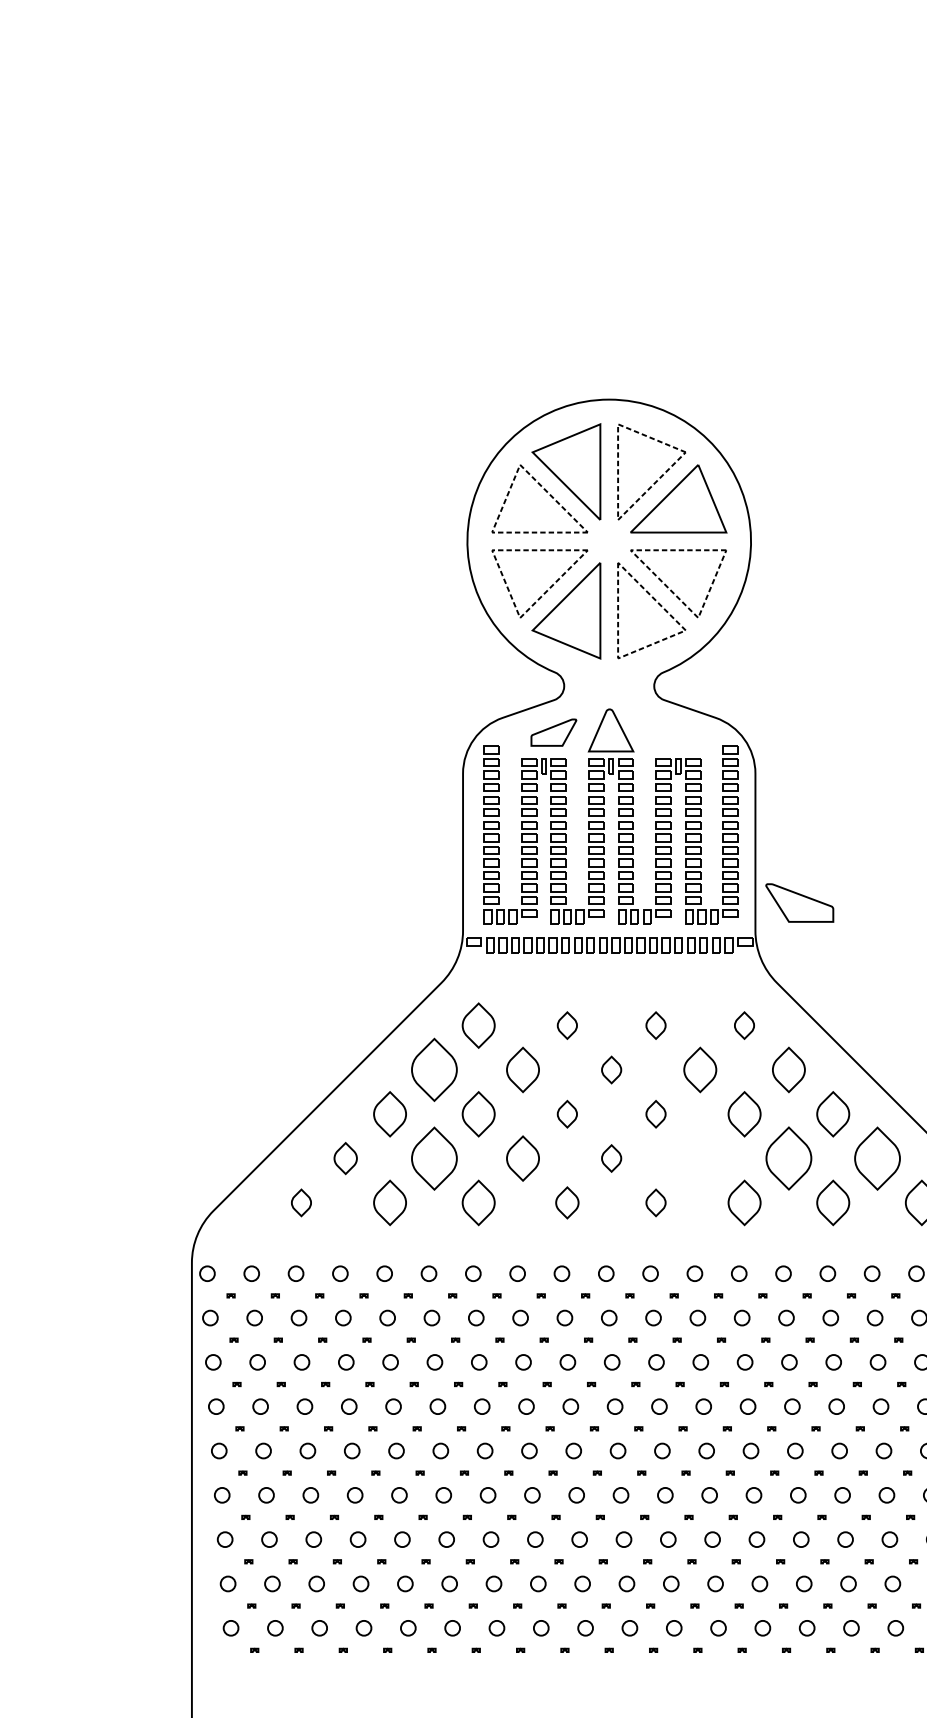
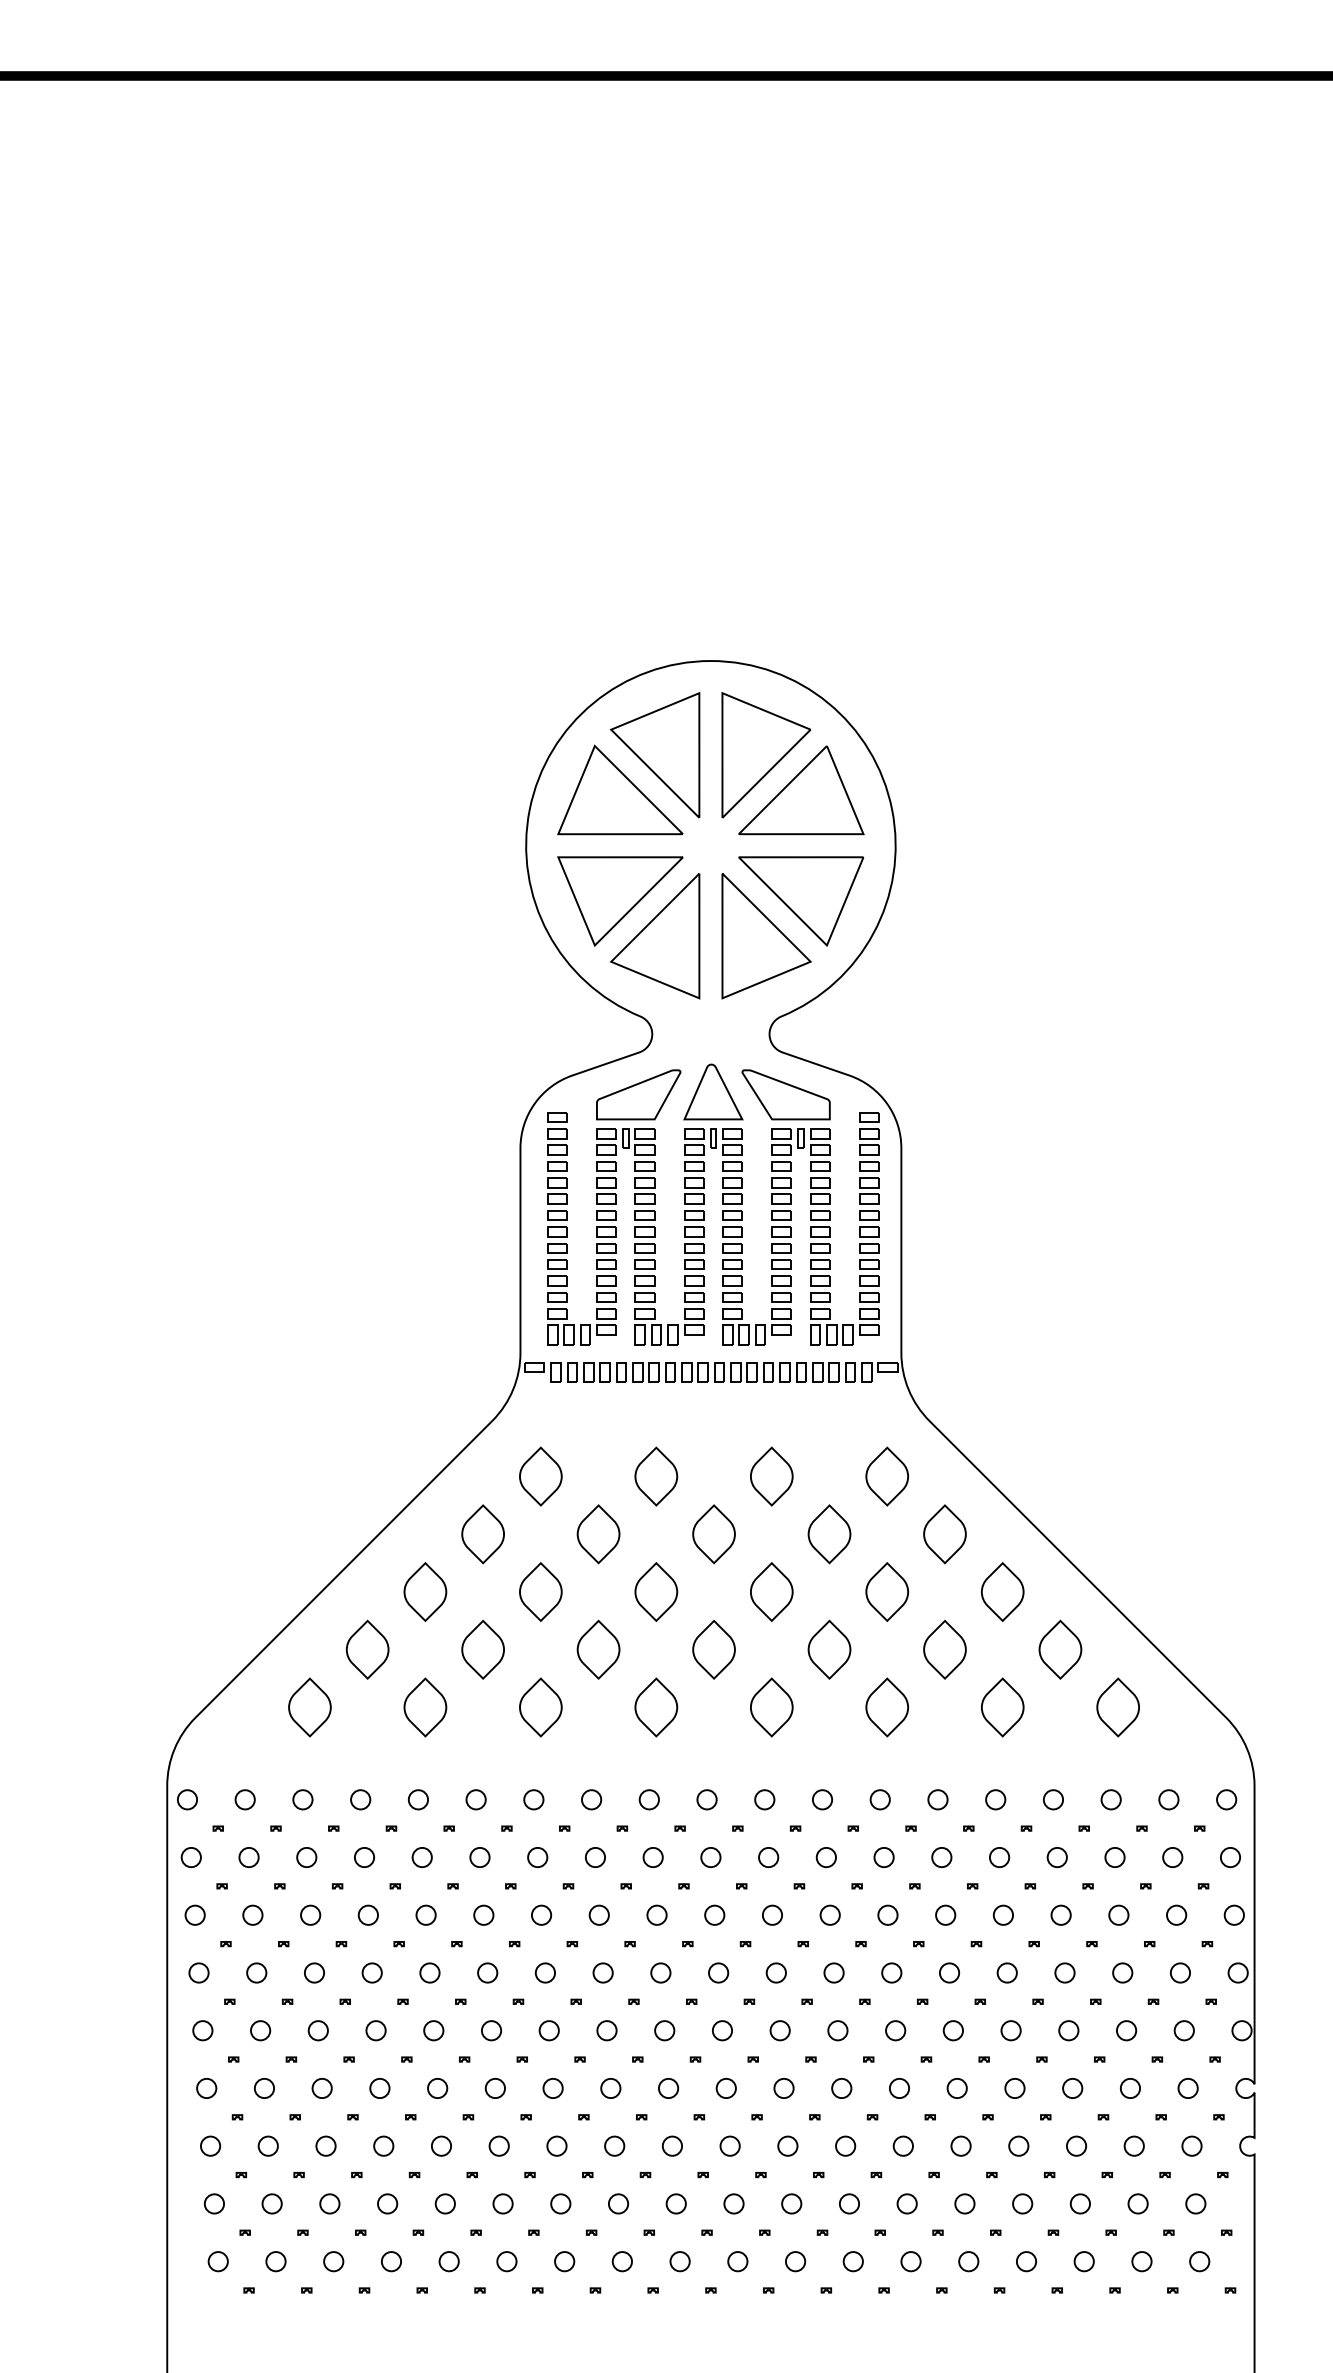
line: (618, 482) -> (722, 769), dashed -> solid
line: (506, 499) -> (576, 790), dashed -> solid
line: (656, 576) -> (772, 891), dashed -> solid
line: (506, 584) -> (576, 901), dashed -> solid
line: (651, 644) -> (766, 980), dashed -> solid
part: (553, 732) -> (638, 1094), size x1.43
part: (799, 902) -> (785, 1094), moved
part: (567, 1025) -> (656, 1476), size x1.67
part: (655, 1025) -> (771, 1476), size x1.67
part: (744, 1025) -> (886, 1476), size x1.67
part: (433, 1070) -> (482, 1534), size x0.71
part: (611, 1070) -> (713, 1534), size x1.67
part: (567, 1113) -> (656, 1591), size x1.67
part: (655, 1113) -> (771, 1591), size x1.67
part: (345, 1158) -> (367, 1649), size x1.43
part: (433, 1158) -> (482, 1649), size x0.71
part: (611, 1158) -> (713, 1649), size x1.67
part: (700, 1158) -> (829, 1649), added
part: (788, 1158) -> (944, 1649), size x0.71
part: (877, 1158) -> (1060, 1649), size x0.71
part: (301, 1202) -> (309, 1707), size x1.67
part: (567, 1202) -> (656, 1707), size x1.43
part: (655, 1202) -> (771, 1707), size x1.67

